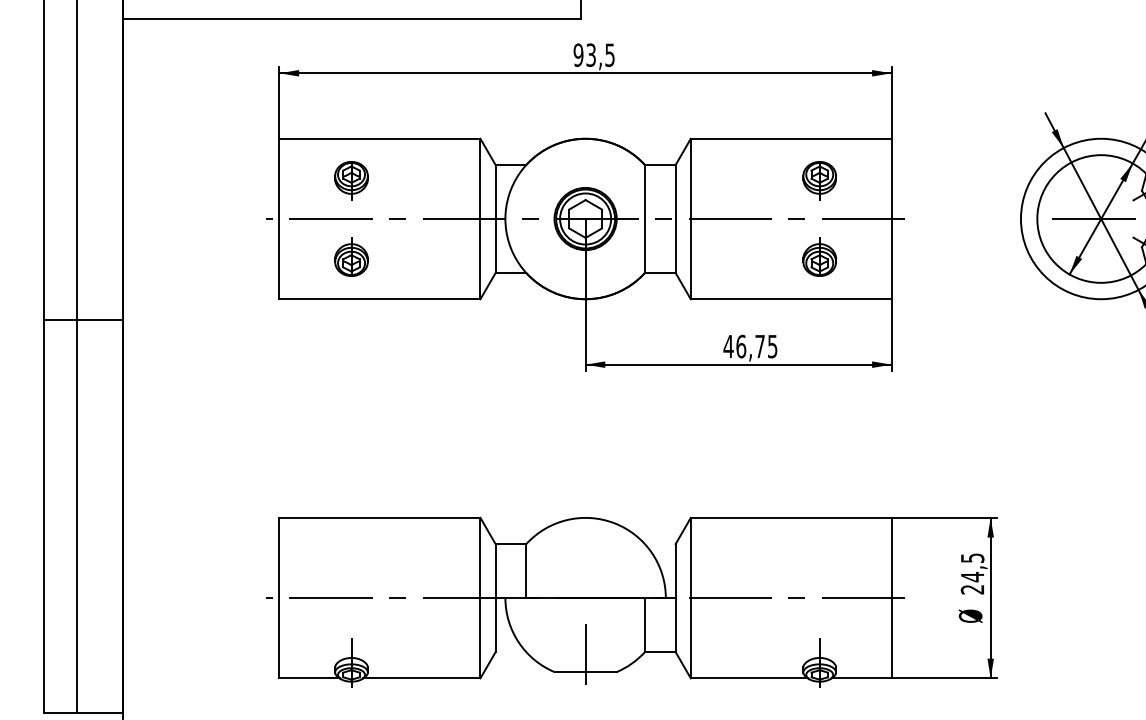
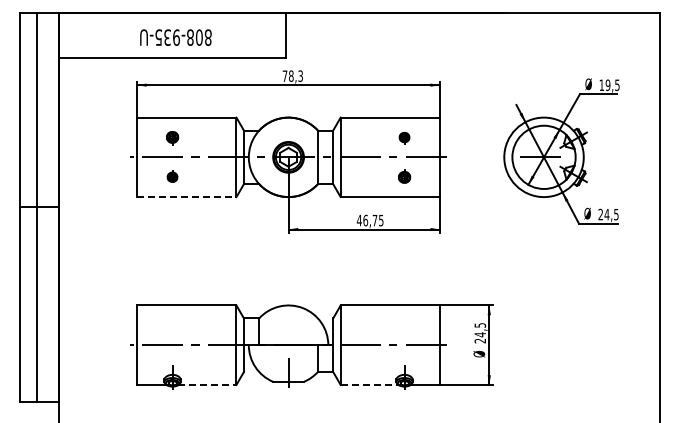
text: (593, 53) -> (292, 75), 93,5 -> 78,3
part: (351, 180) -> (172, 138), size x0.7
part: (819, 180) -> (404, 138), size x0.6
part: (351, 257) -> (172, 176), size x0.6
part: (819, 257) -> (404, 176), size x0.7
line: (379, 300) -> (186, 197), solid -> dashed
line: (421, 677) -> (207, 384), solid -> dashed
line: (750, 677) -> (370, 384), solid -> dashed

